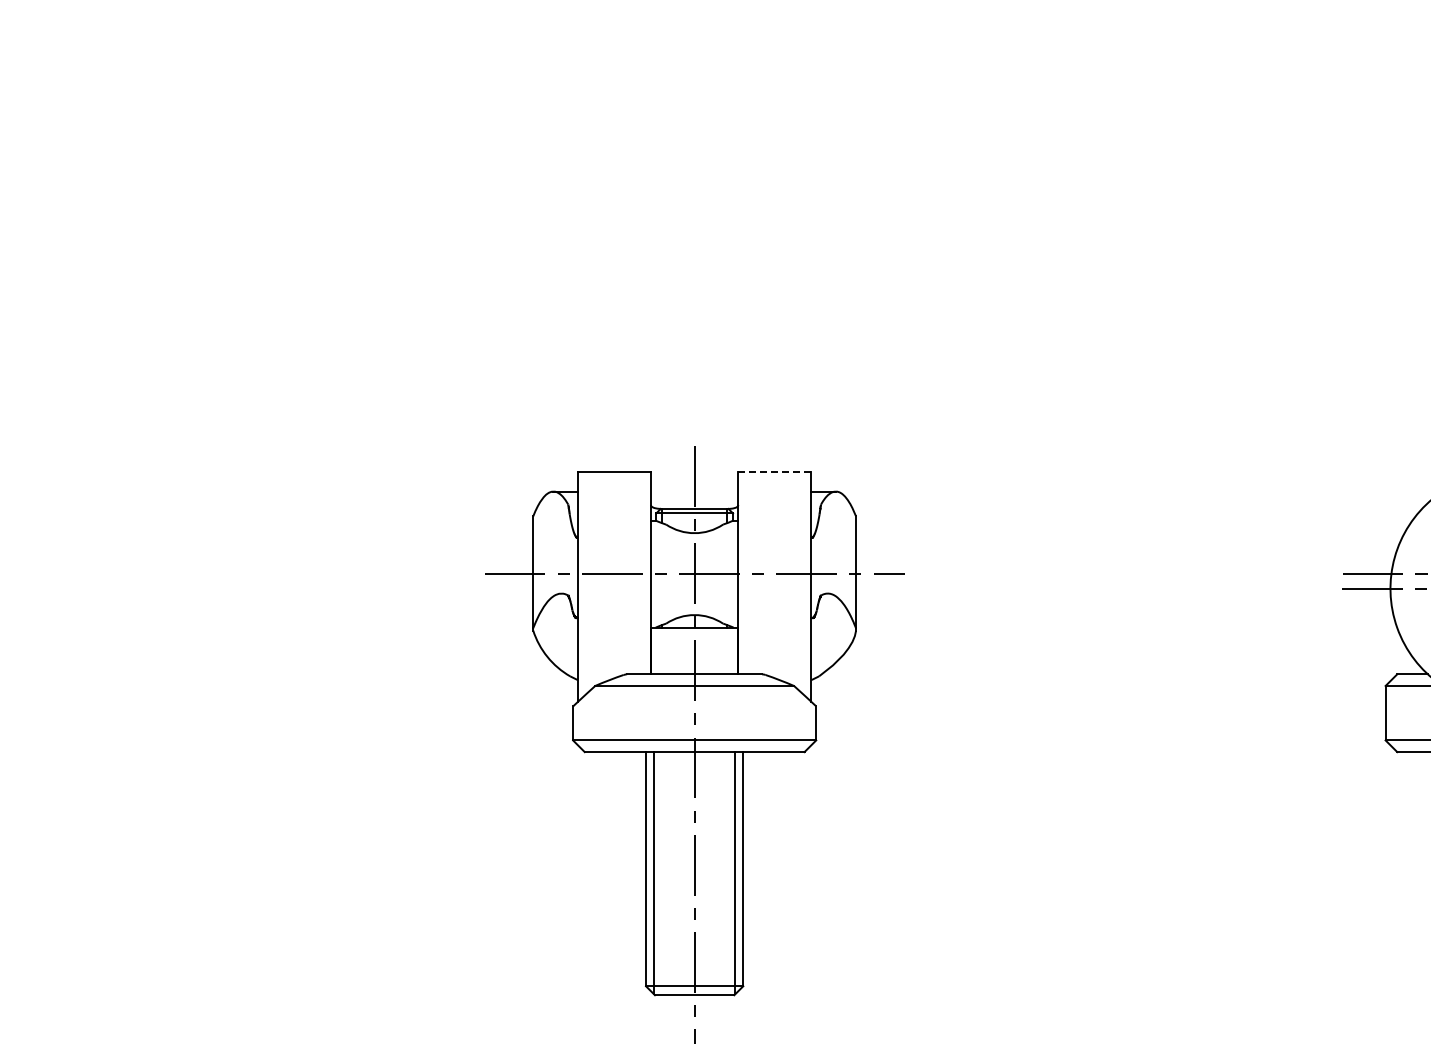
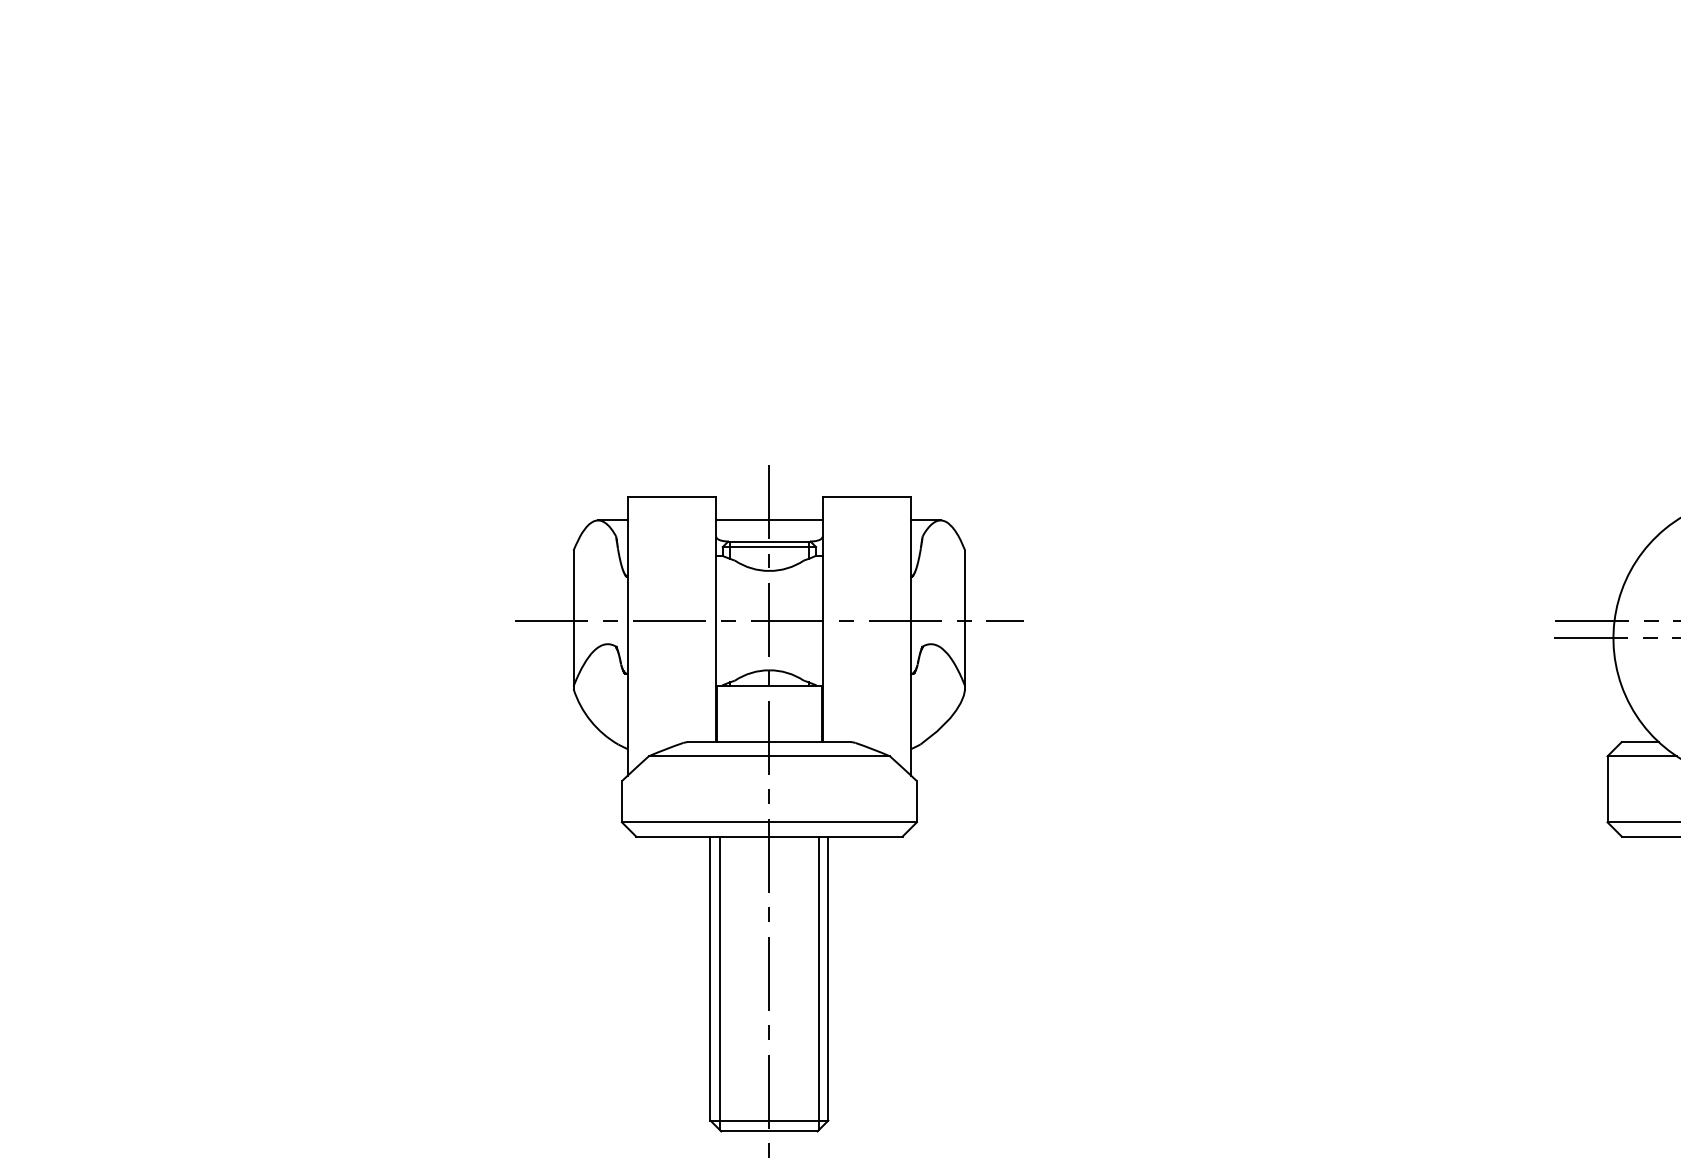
line: (774, 472) -> (866, 497), dashed -> solid
line: (694, 491) -> (769, 520), added

